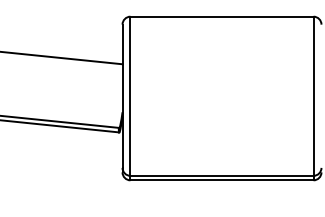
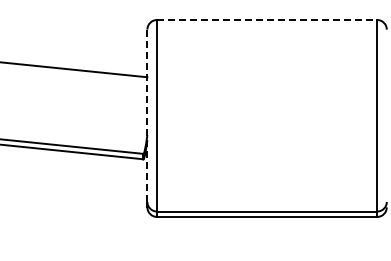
line: (222, 17) -> (267, 20), solid -> dashed
line: (122, 96) -> (147, 116), solid -> dashed

